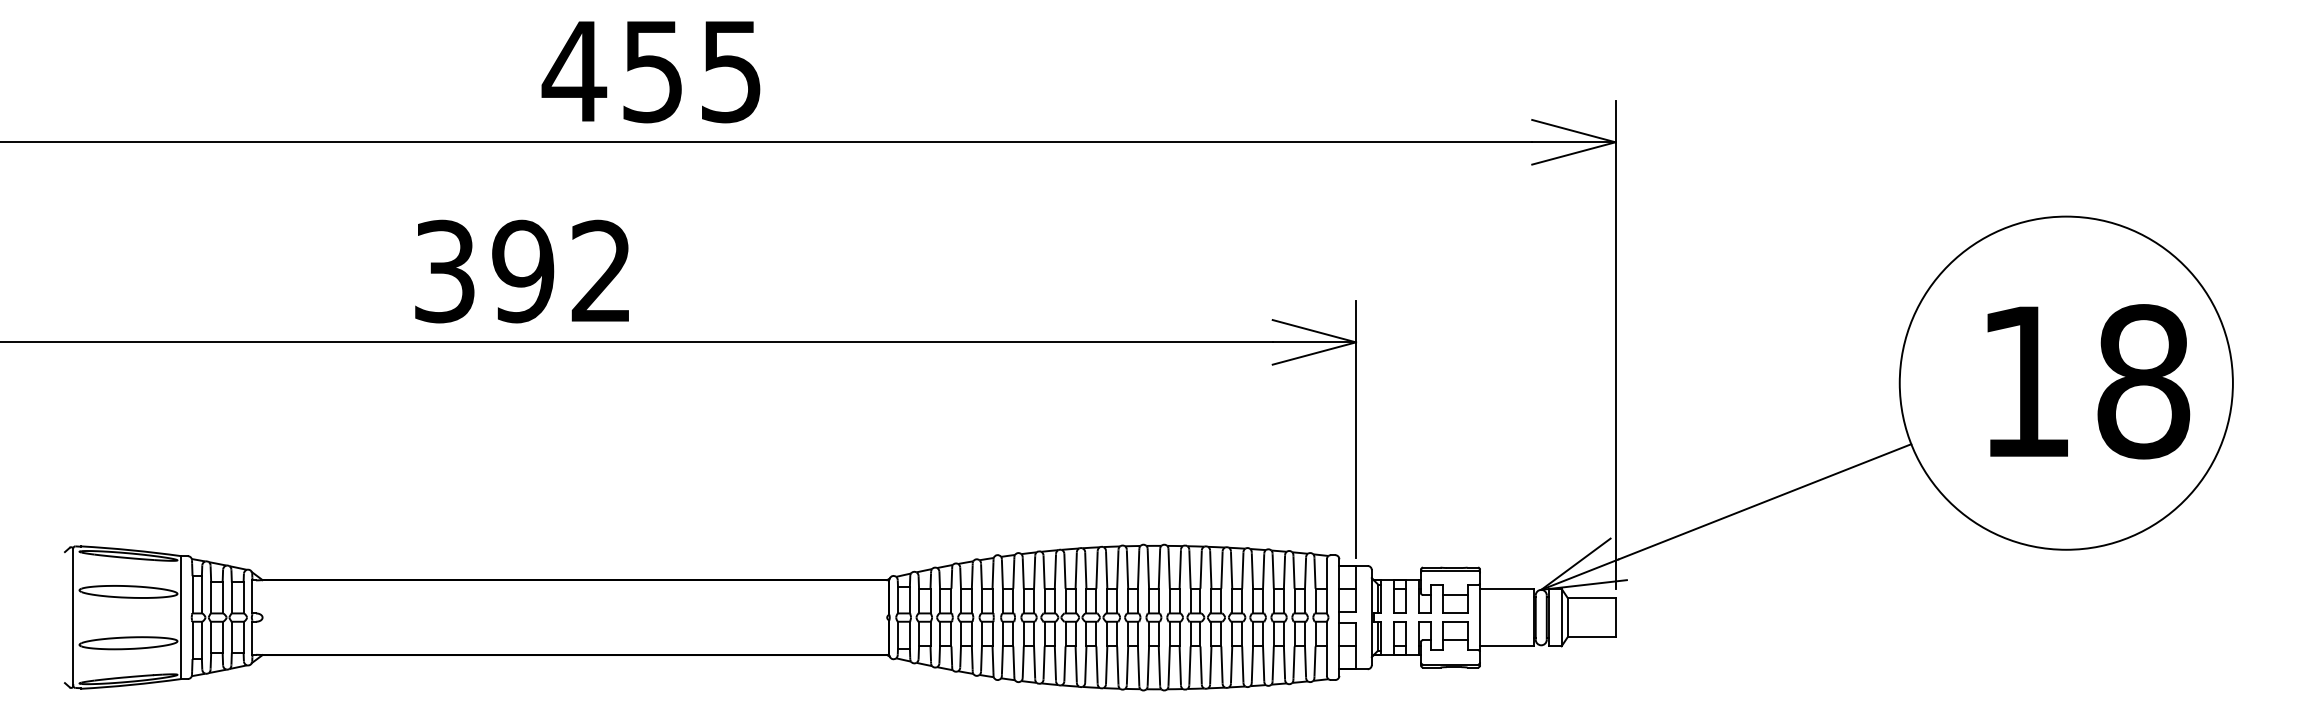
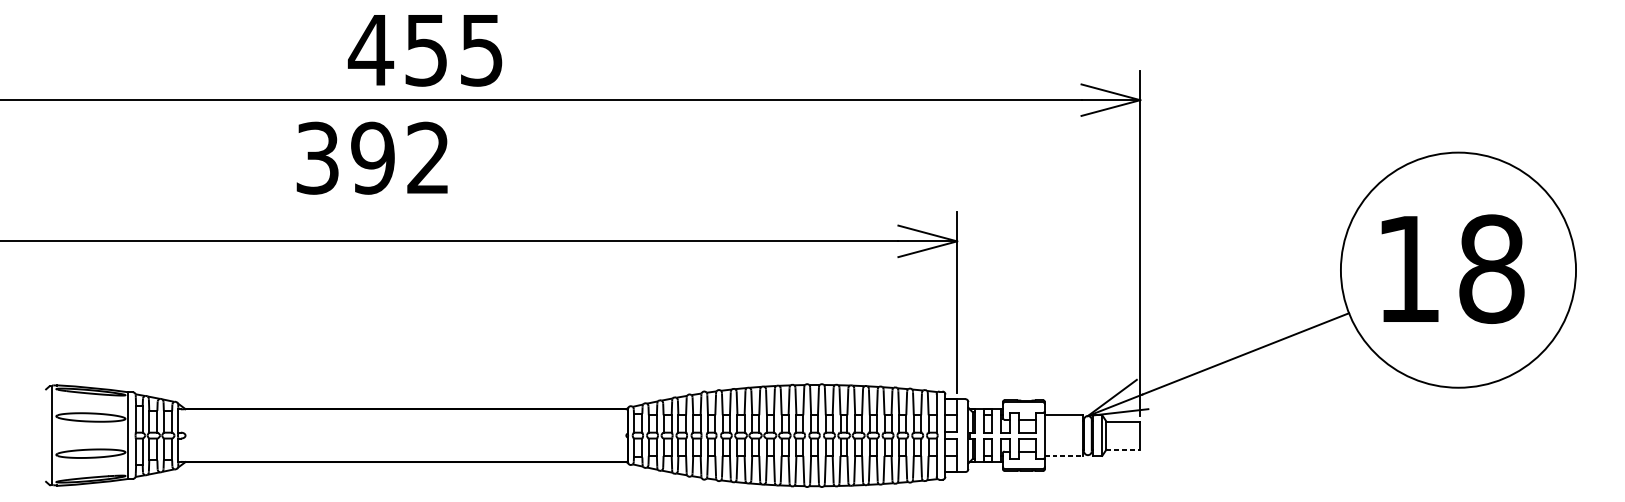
text: (650, 72) -> (424, 50), moved
text: (521, 271) -> (371, 158), moved
text: (2088, 381) -> (1452, 268), moved
line: (1591, 637) -> (1123, 449), solid -> dashed
line: (1507, 646) -> (1064, 456), solid -> dashed

